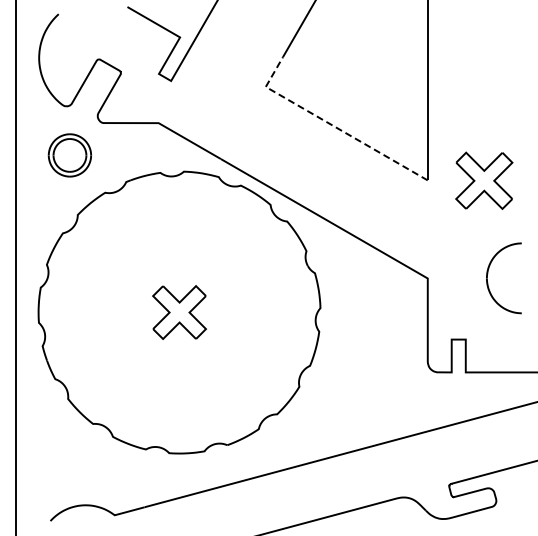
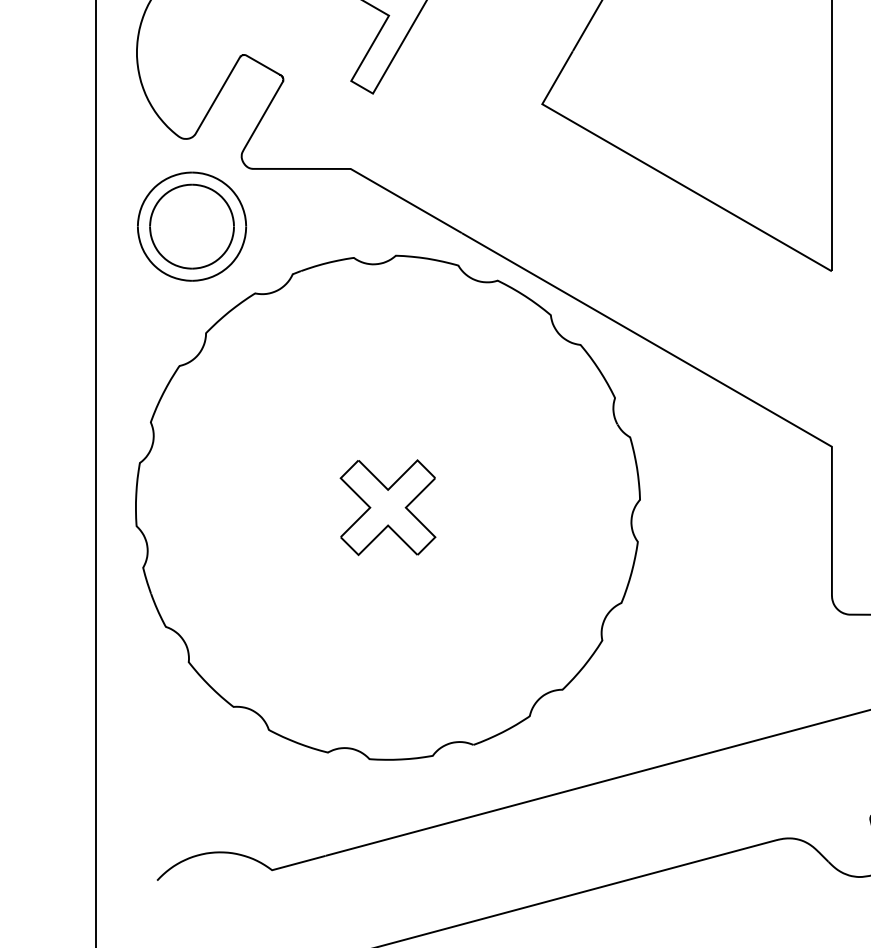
line: (330, 124) -> (657, 171), dashed -> solid
part: (69, 155) -> (191, 226), size x1.43

